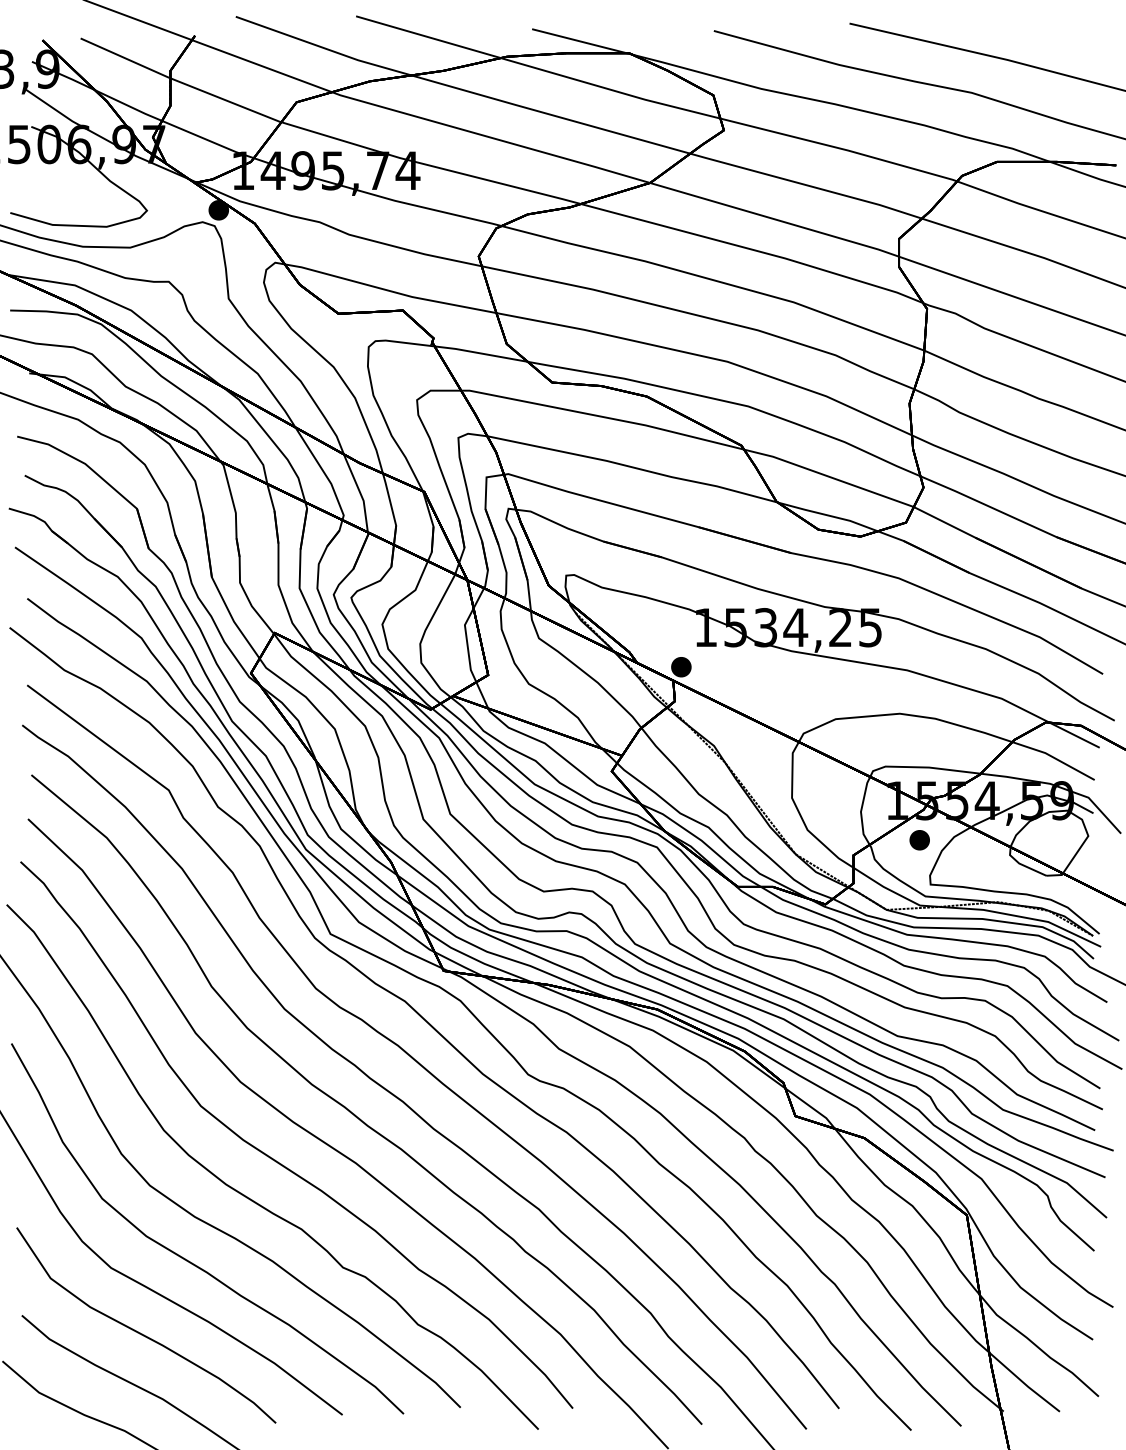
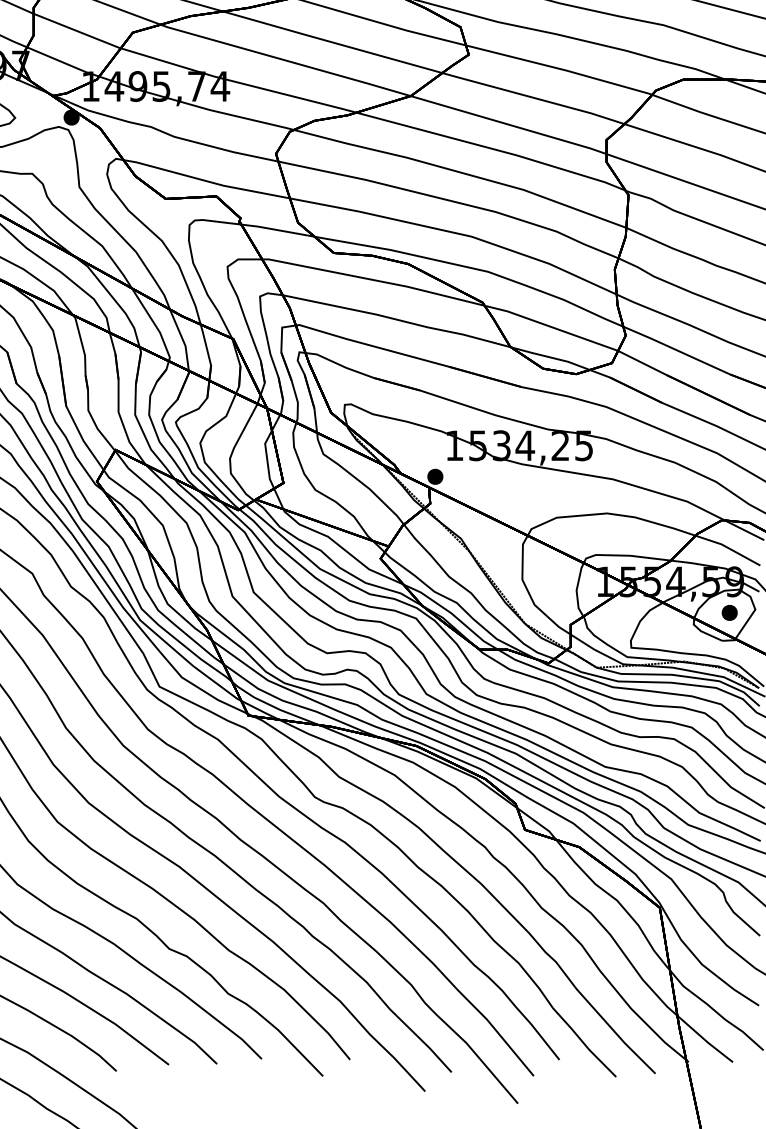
part: (919, 840) -> (729, 613), moved

